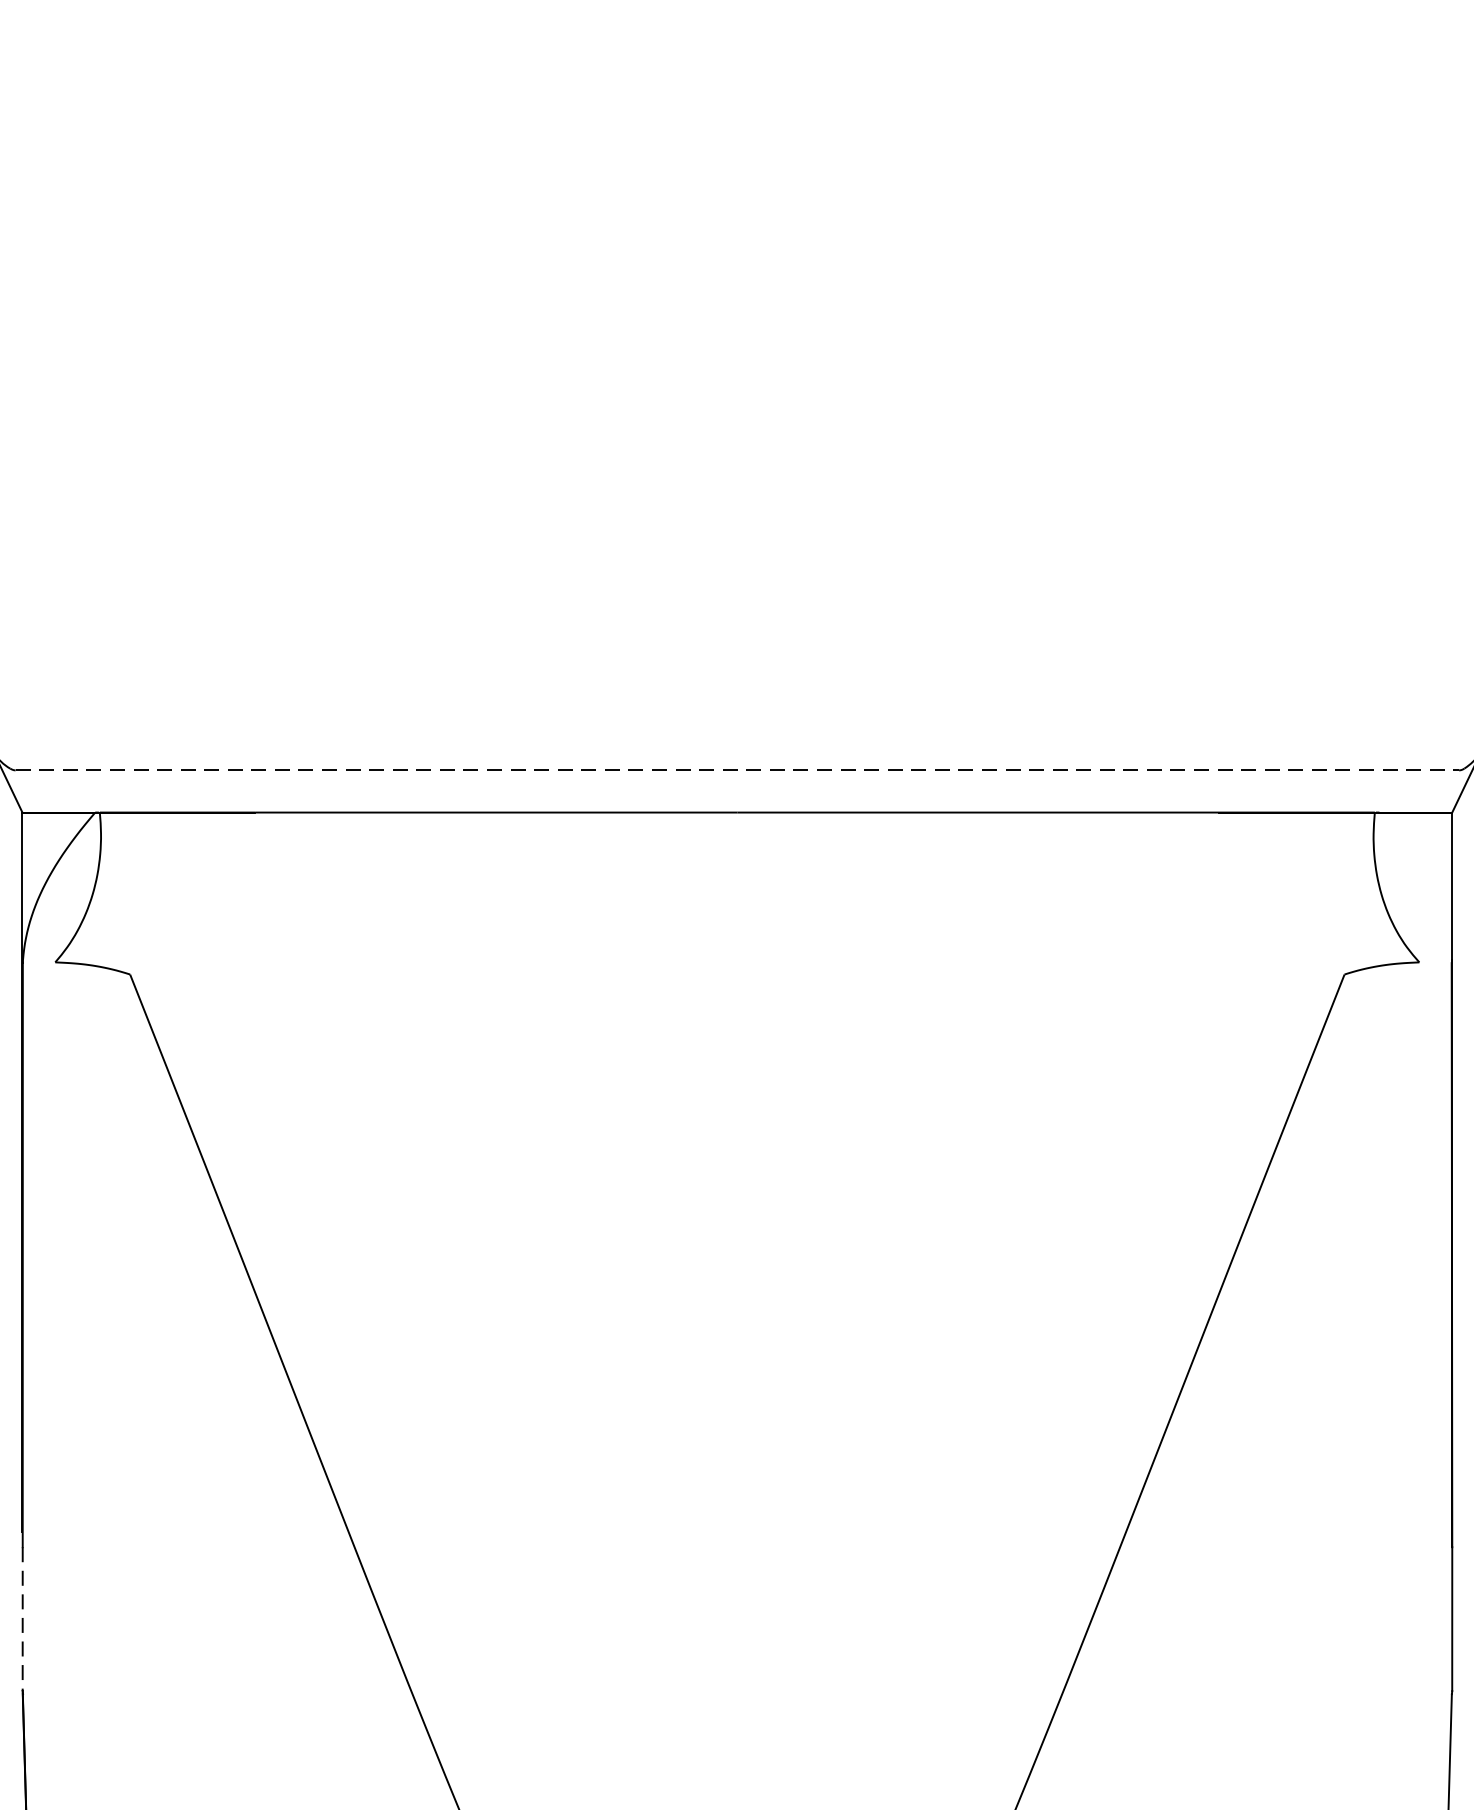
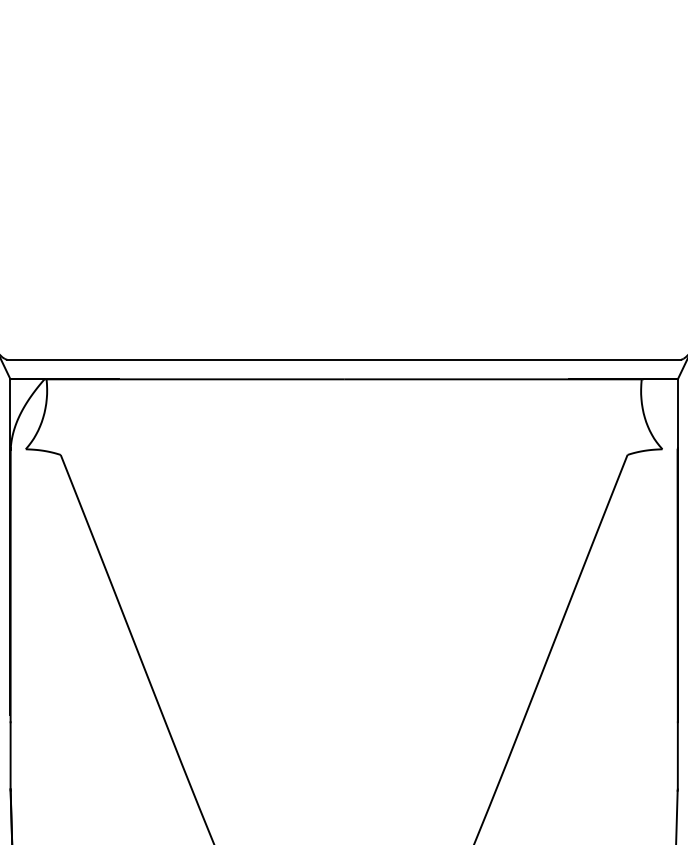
line: (738, 770) -> (344, 359), dashed -> solid
line: (22, 1618) -> (10, 755), dashed -> solid

